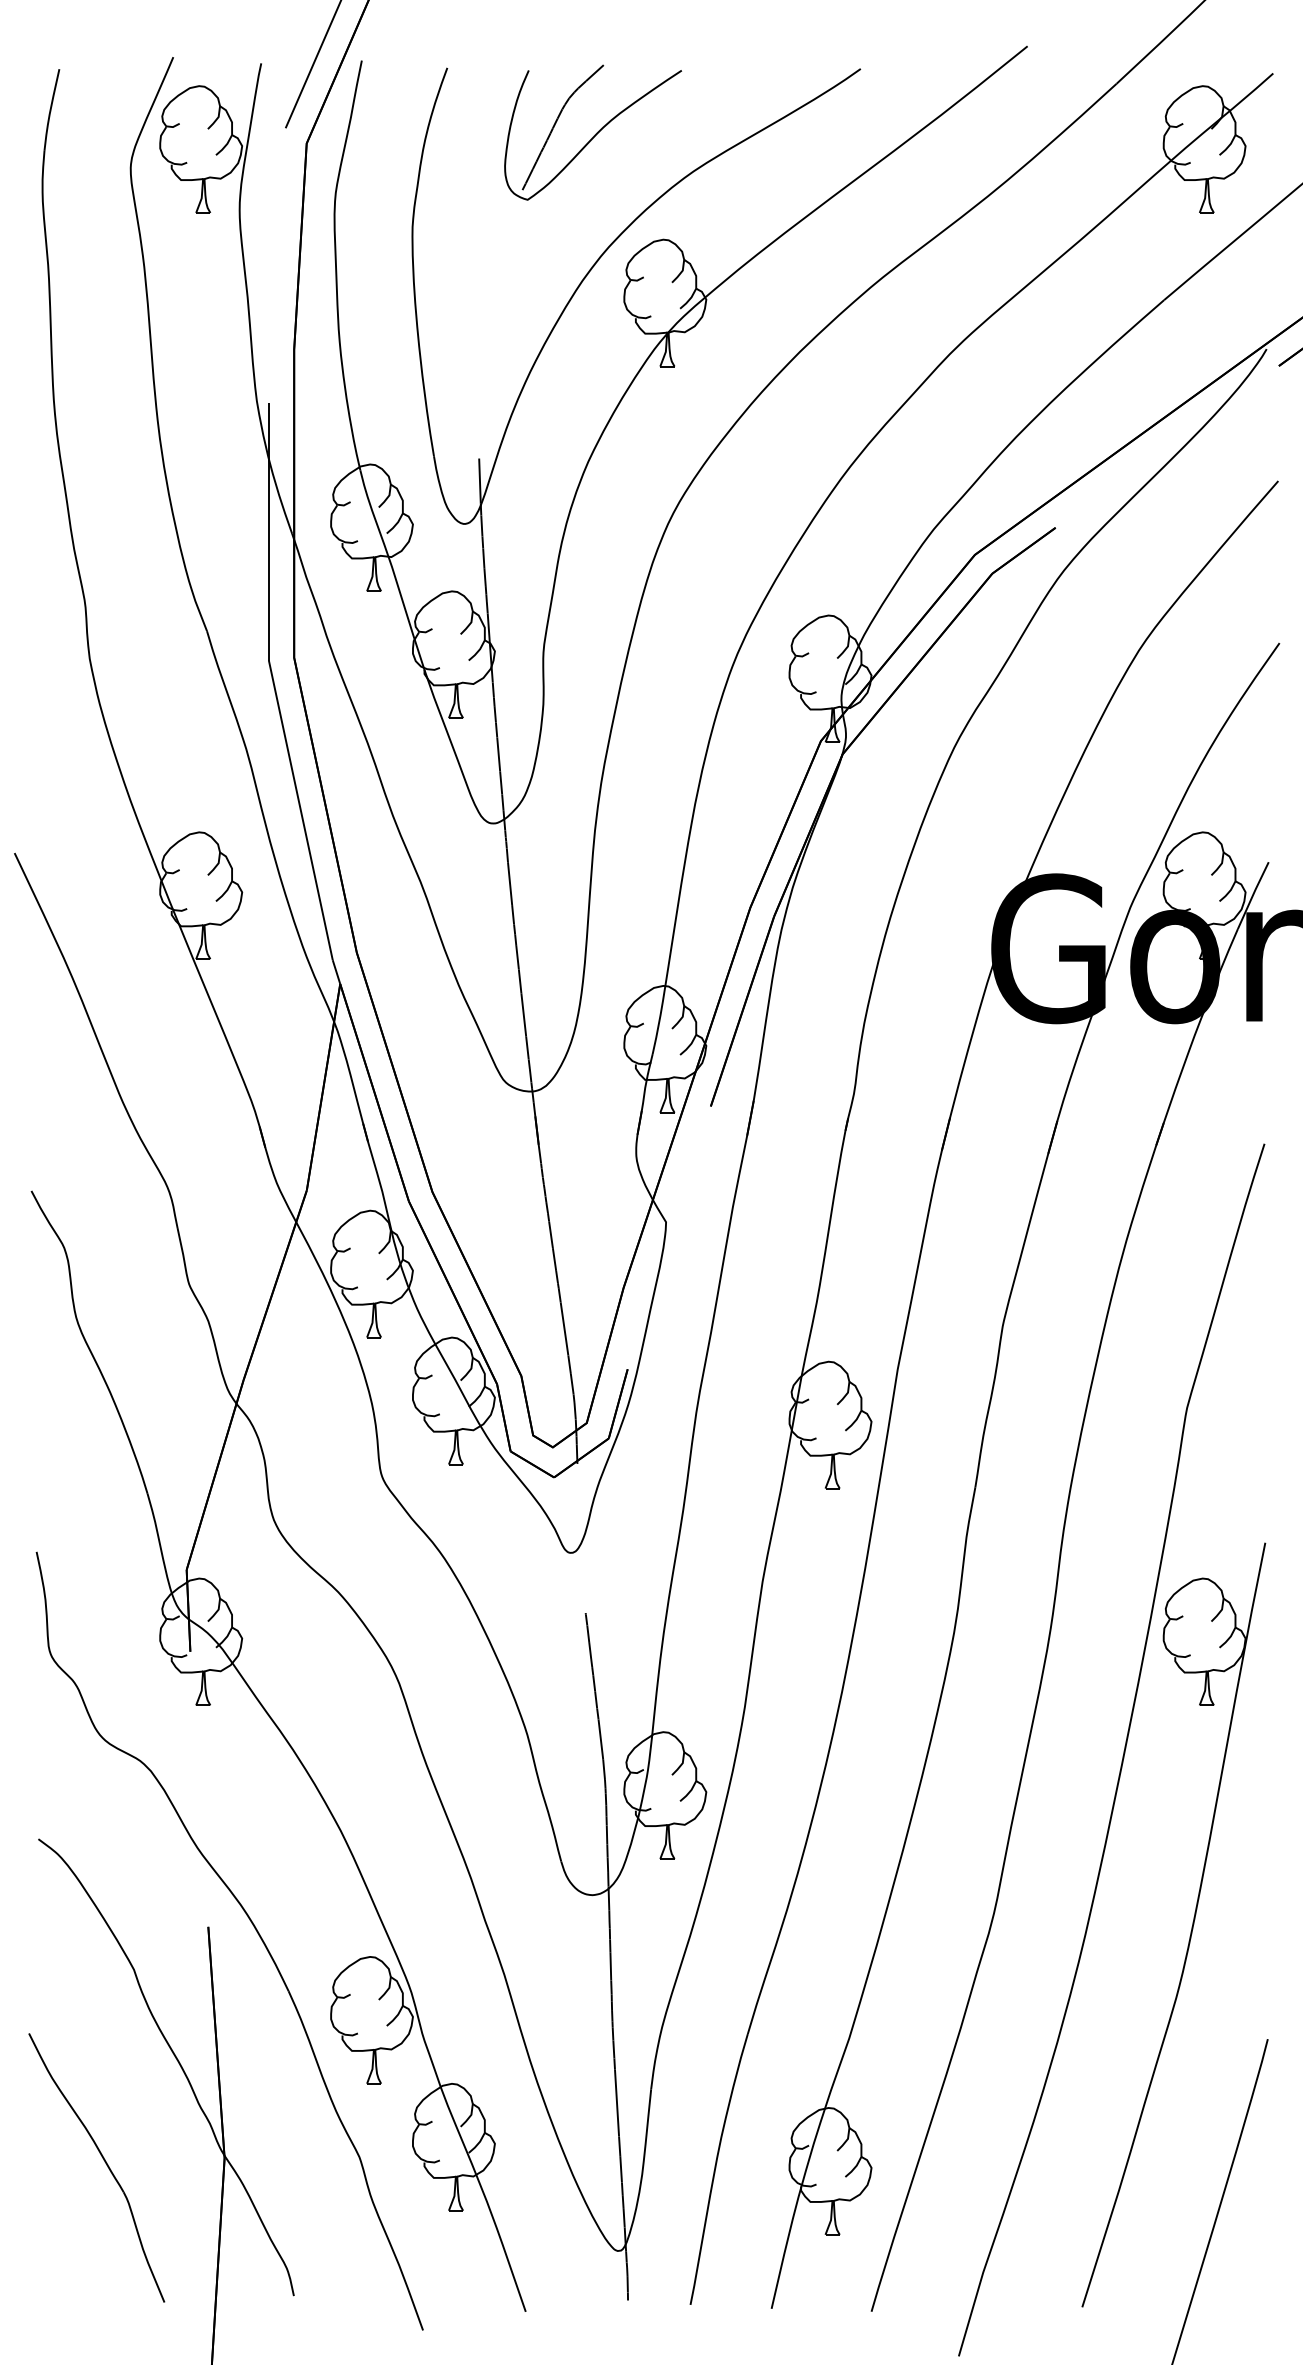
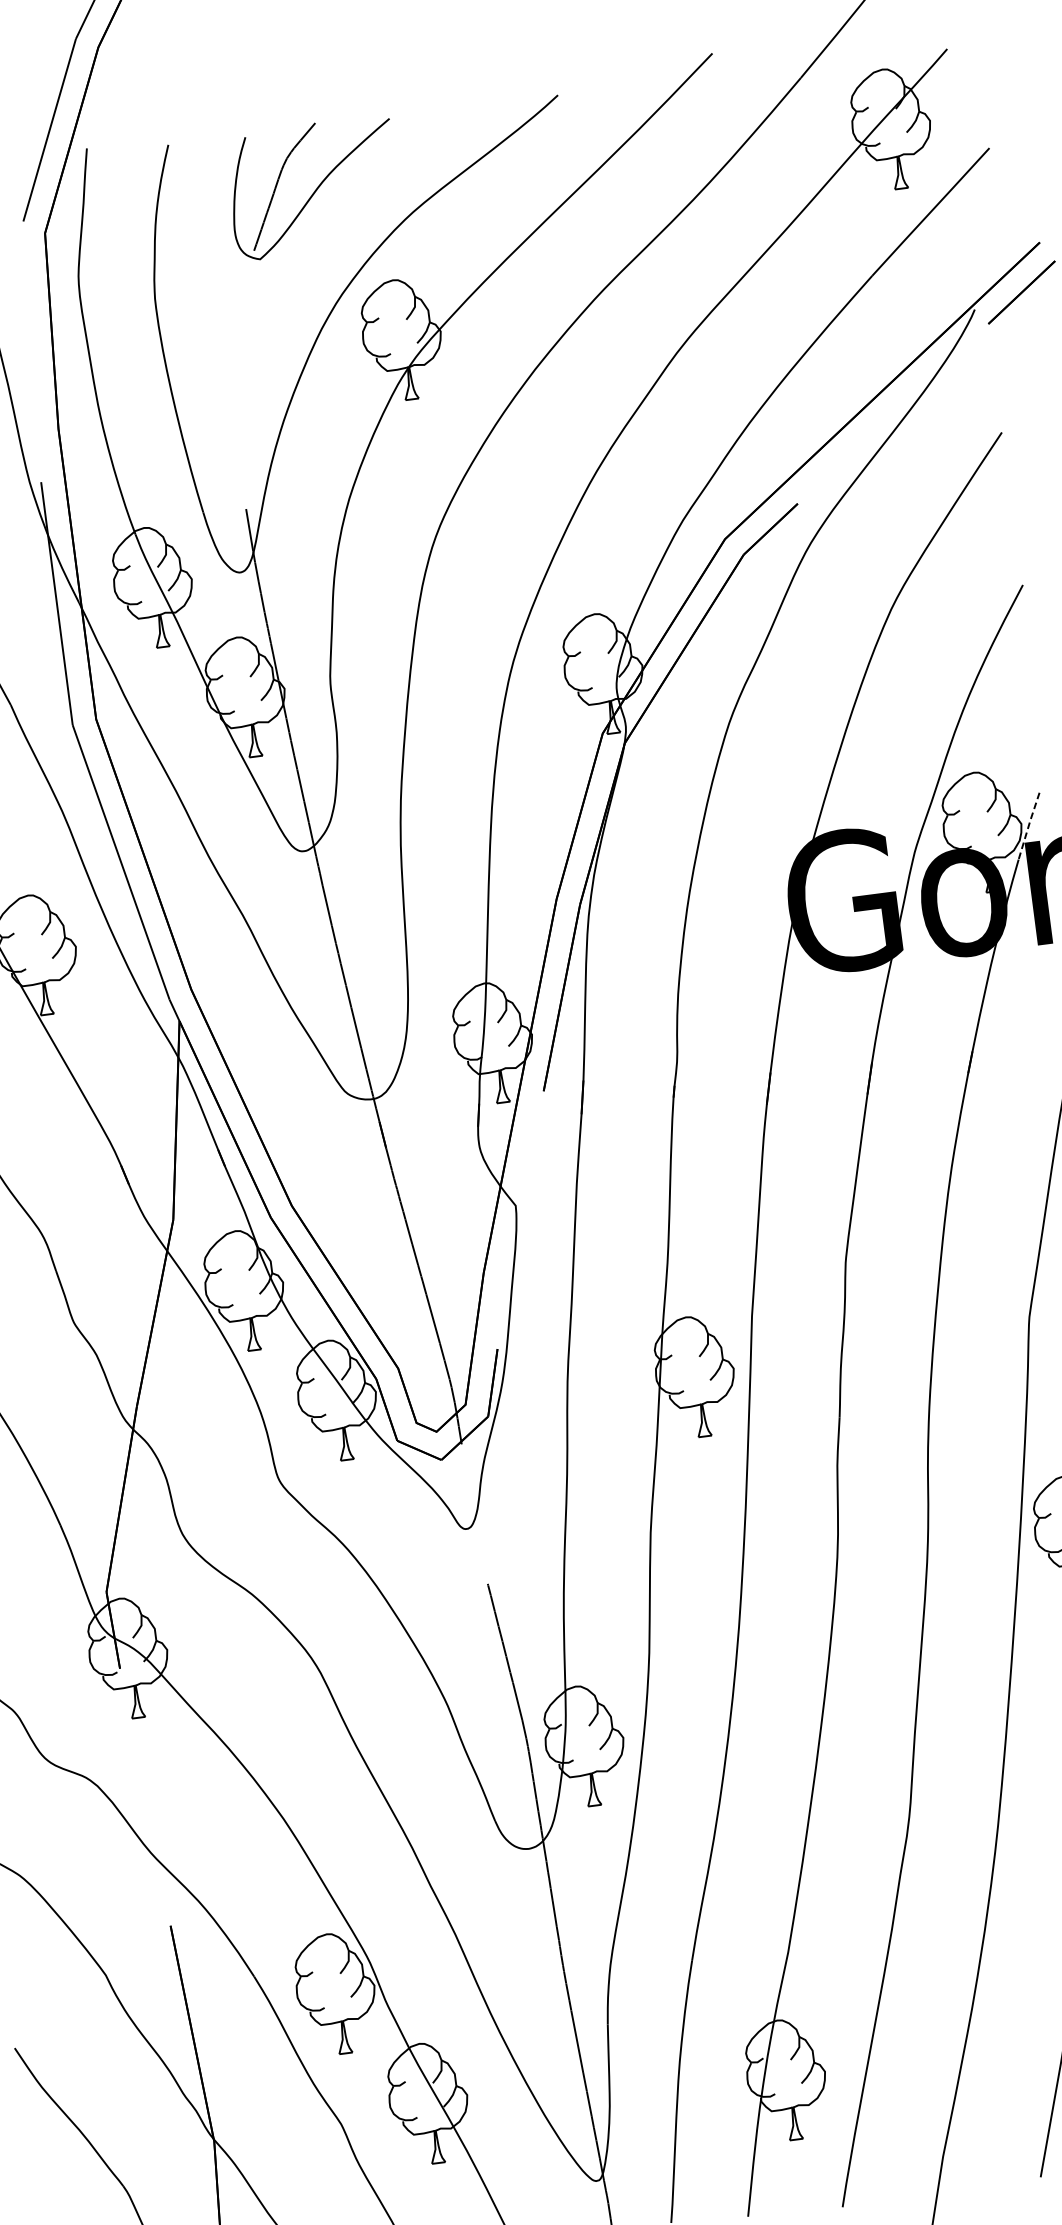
line: (1253, 894) -> (1029, 825), solid -> dashed

